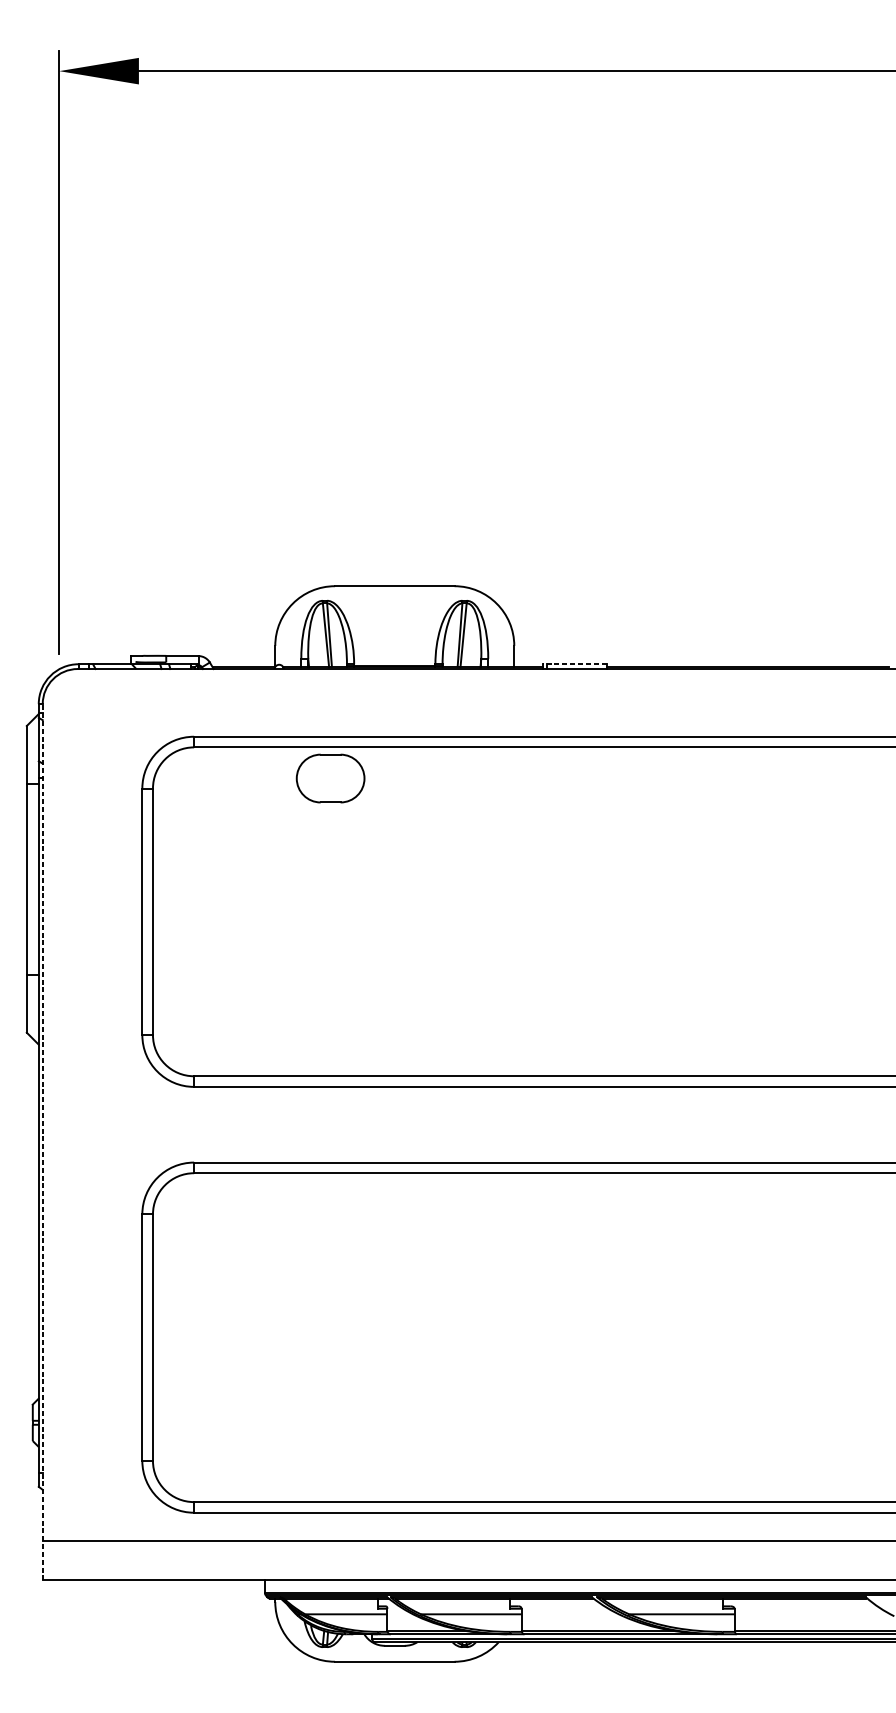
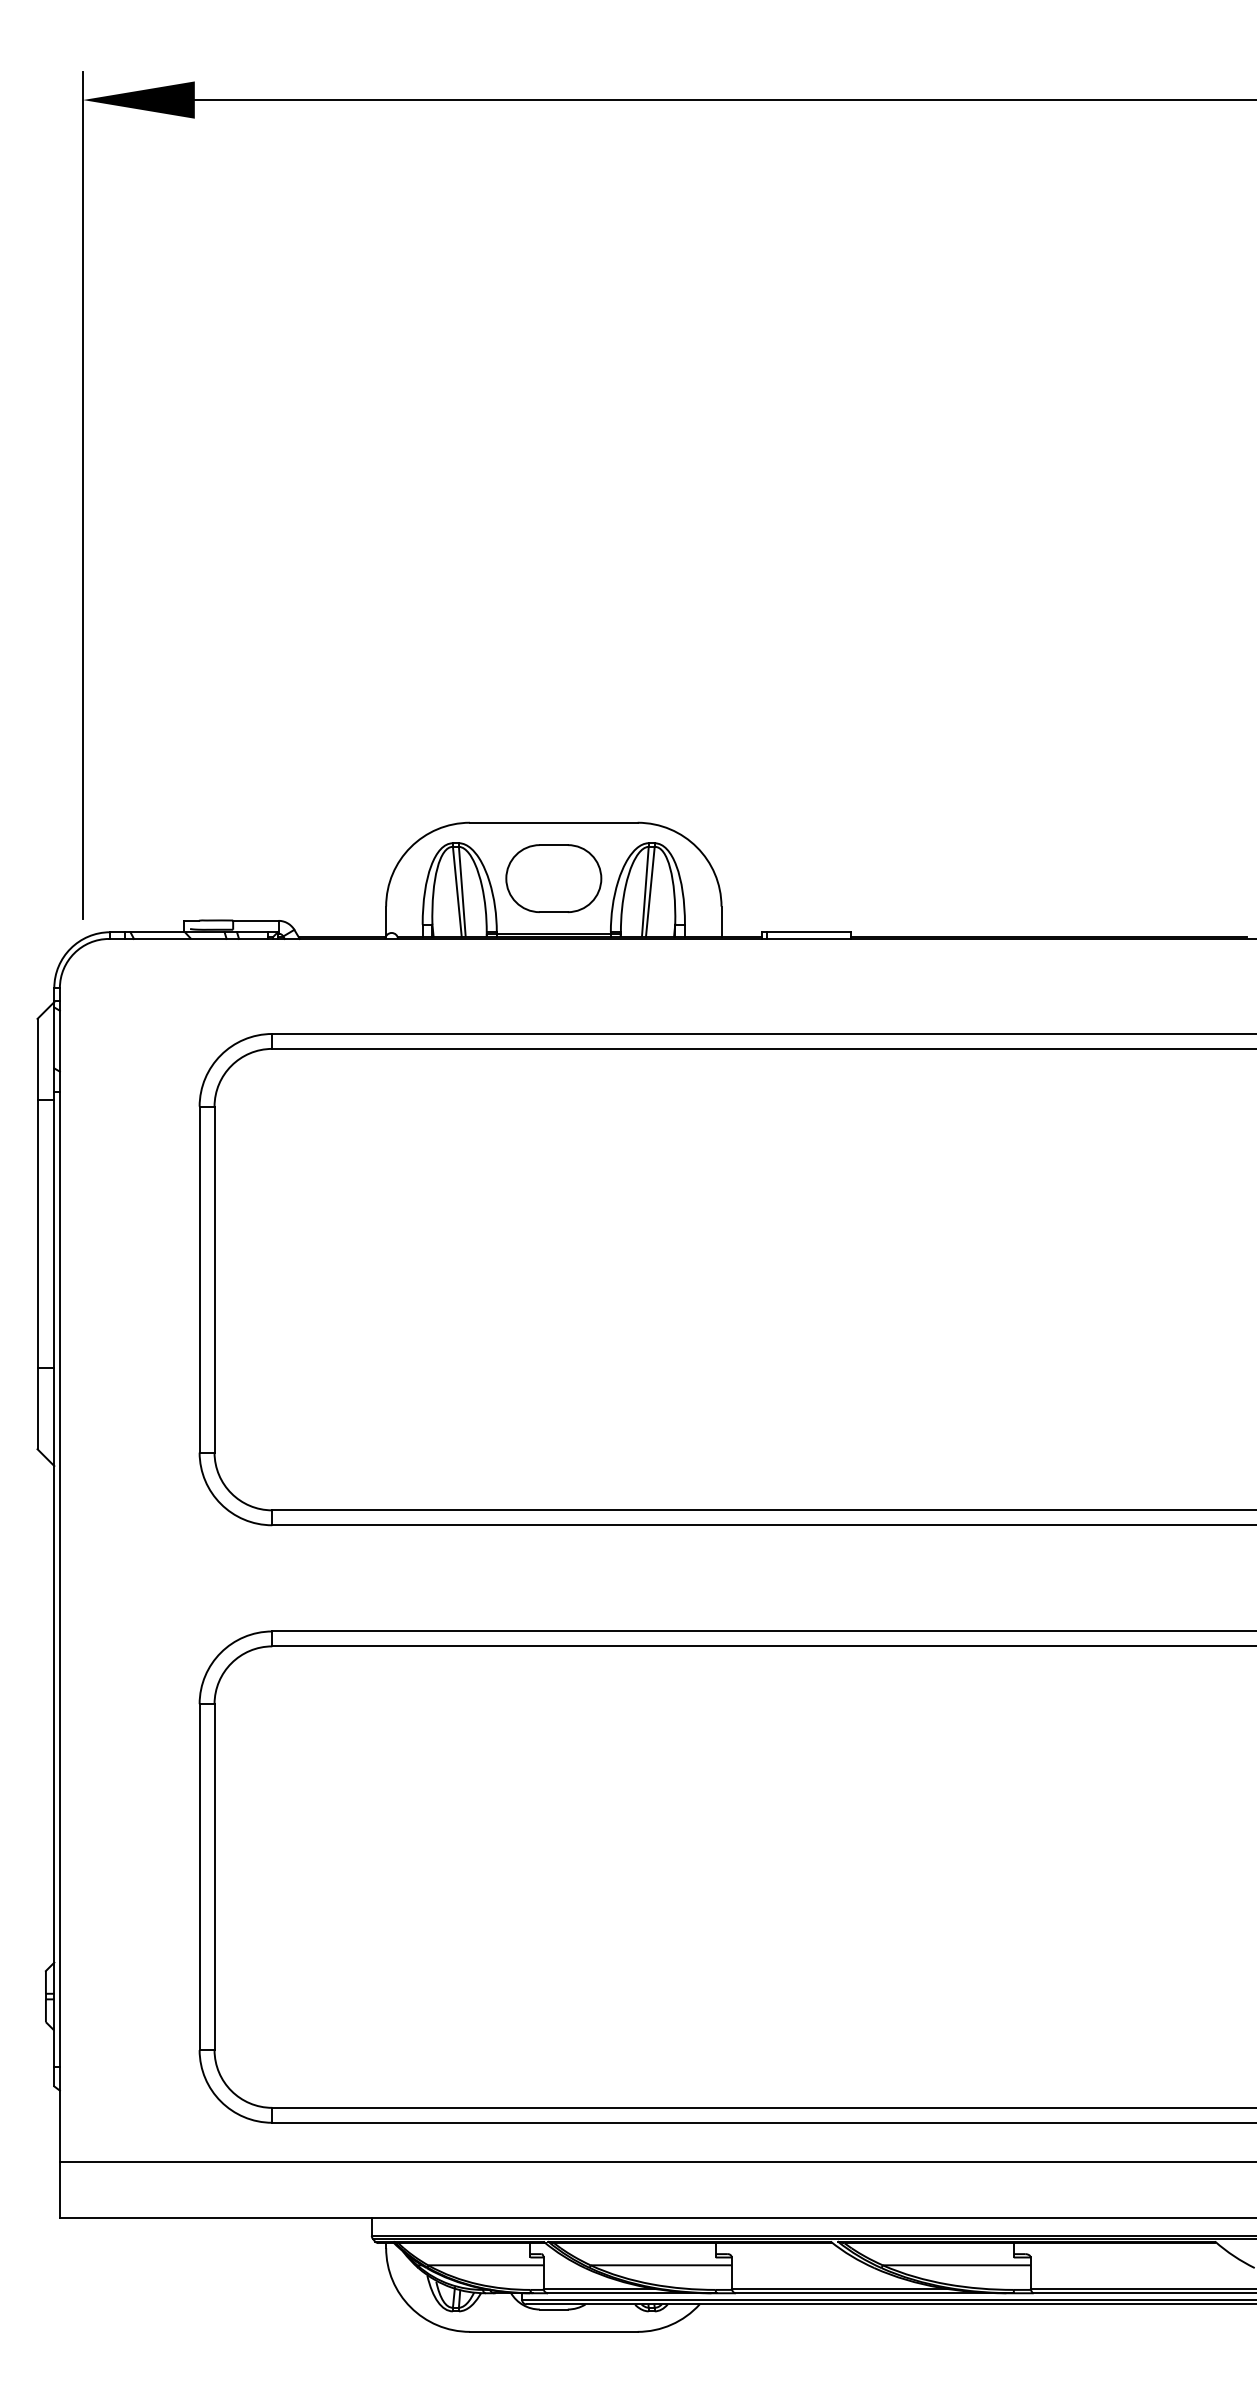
line: (574, 664) -> (806, 932), dashed -> solid
part: (330, 778) -> (553, 878), moved
line: (42, 1141) -> (59, 1602), dashed -> solid

